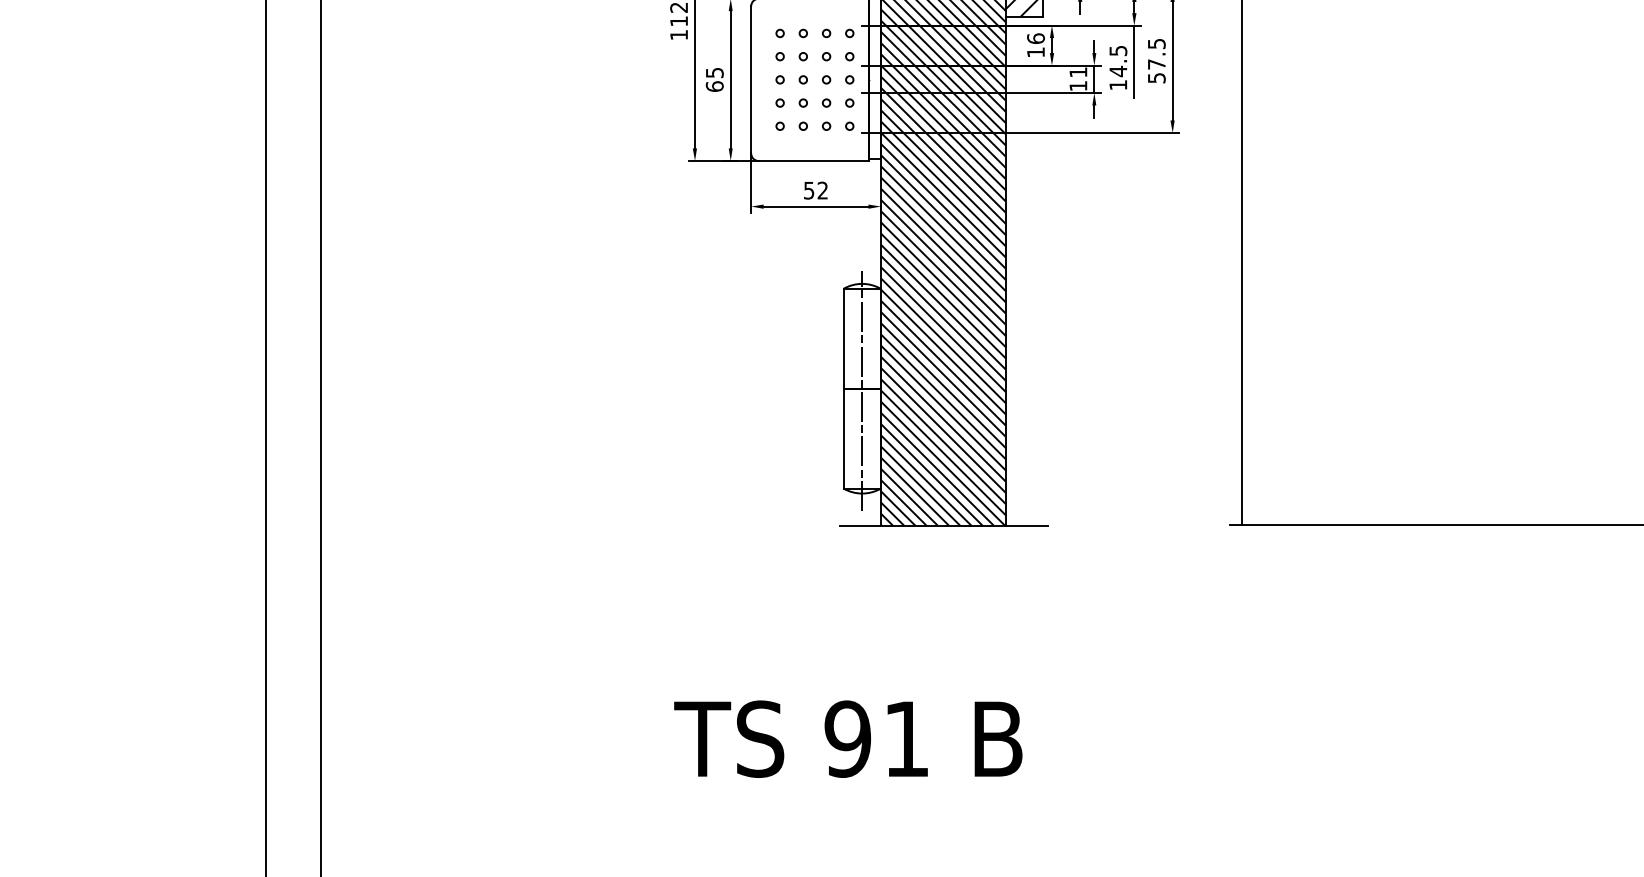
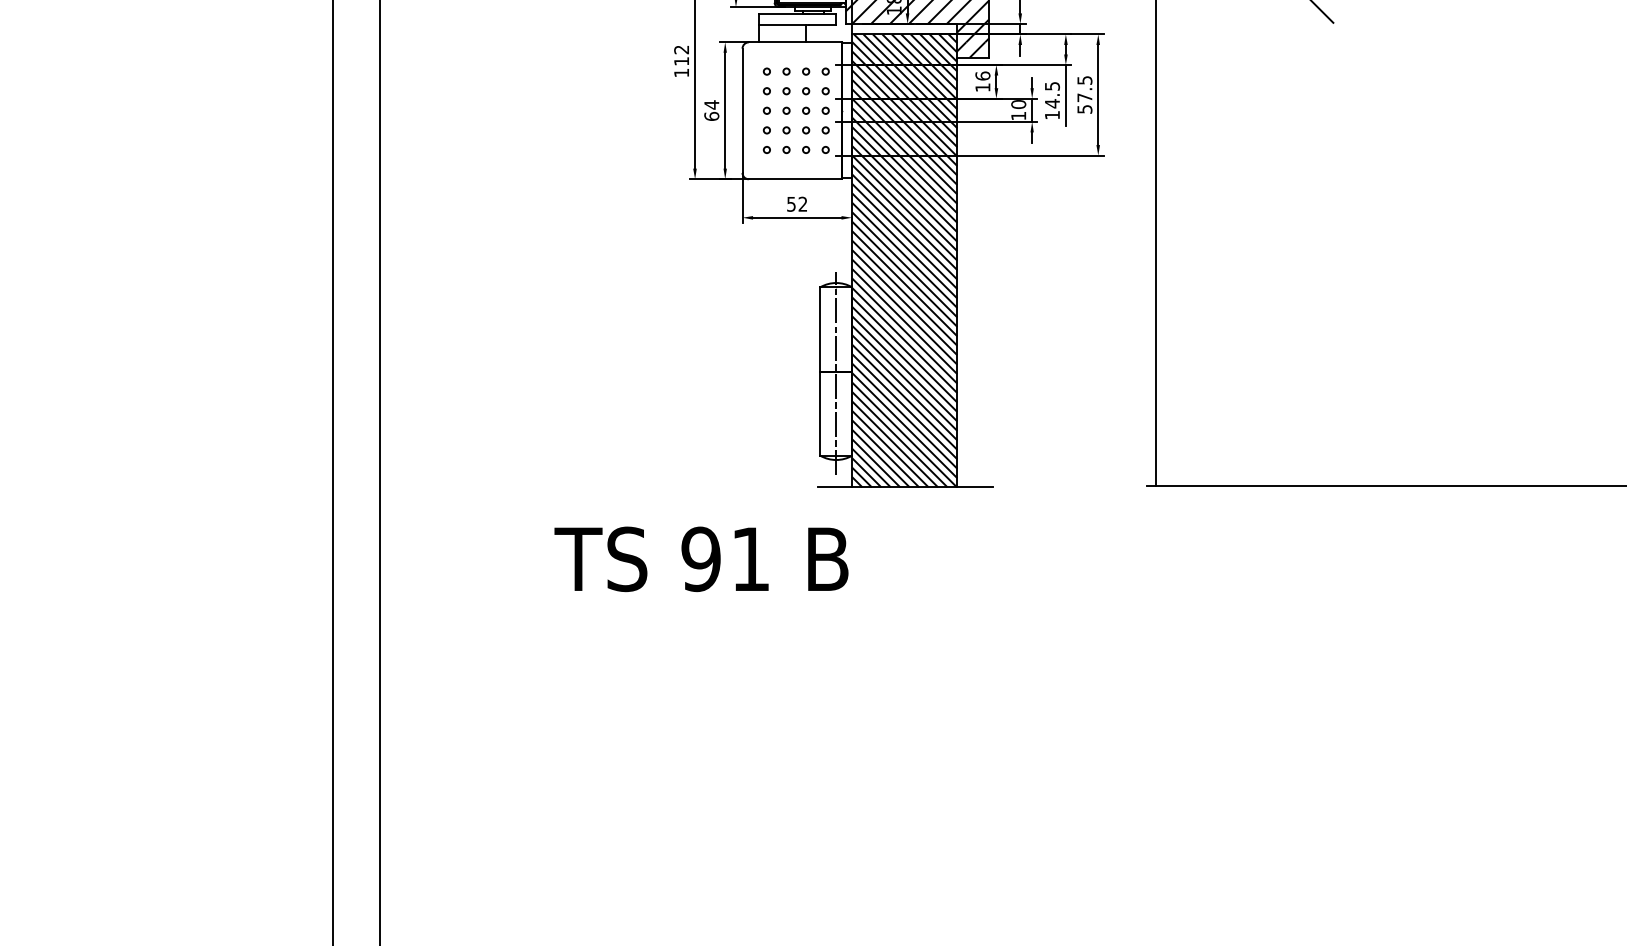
text: (714, 72) -> (711, 104), 65 -> 64
text: (1078, 72) -> (1018, 104), 11 -> 10
text: (848, 739) -> (701, 559), moved

